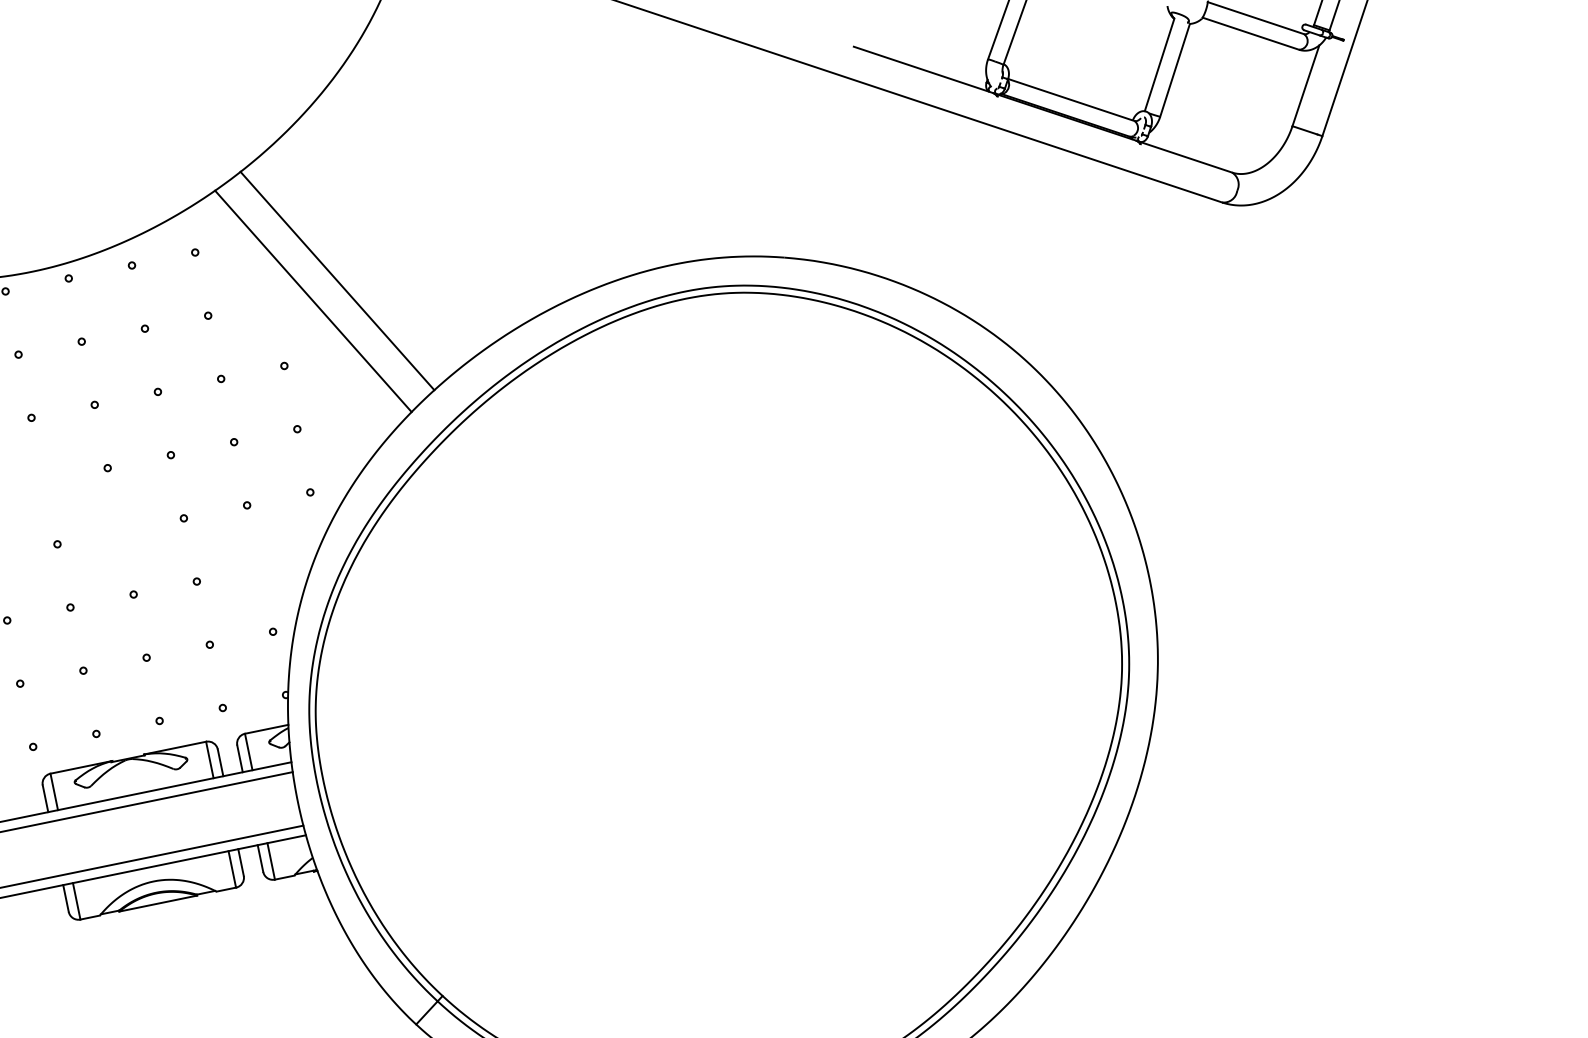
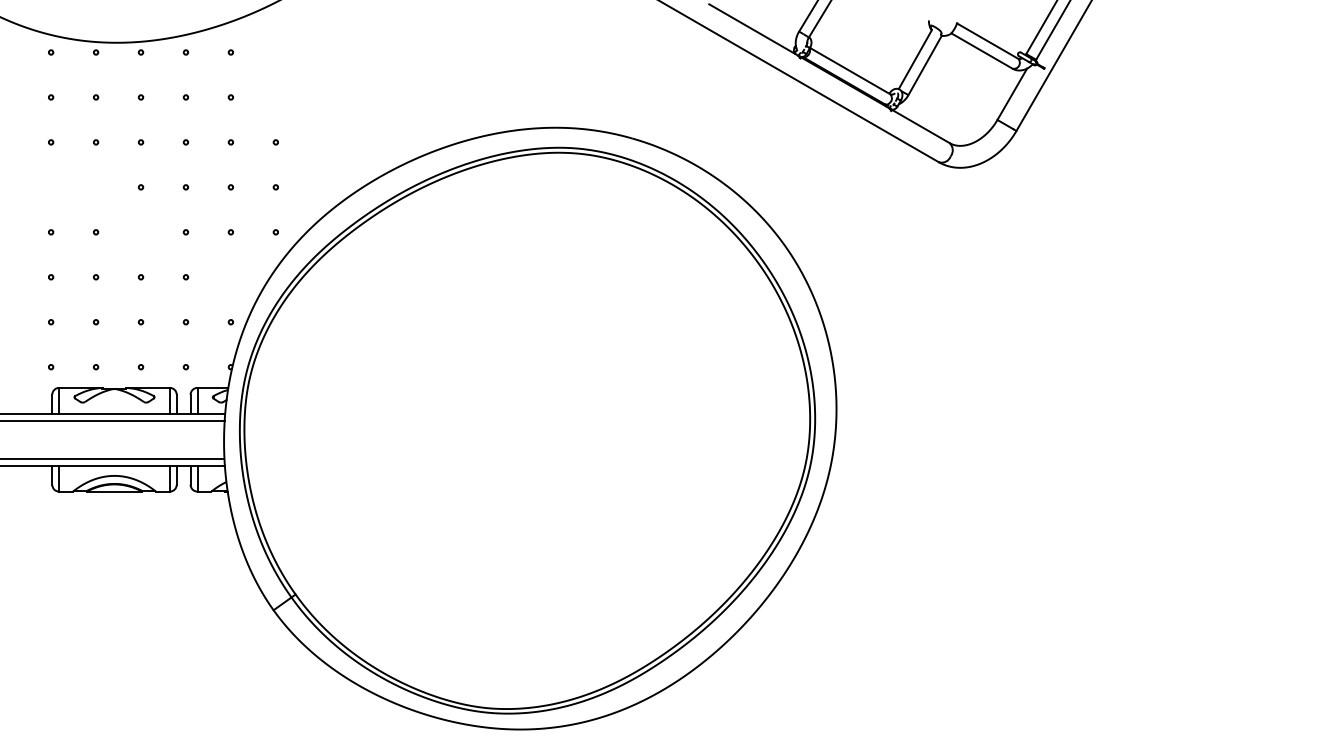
line: (336, 280) -> (323, 91), removed
line: (313, 301) -> (304, 102), removed

